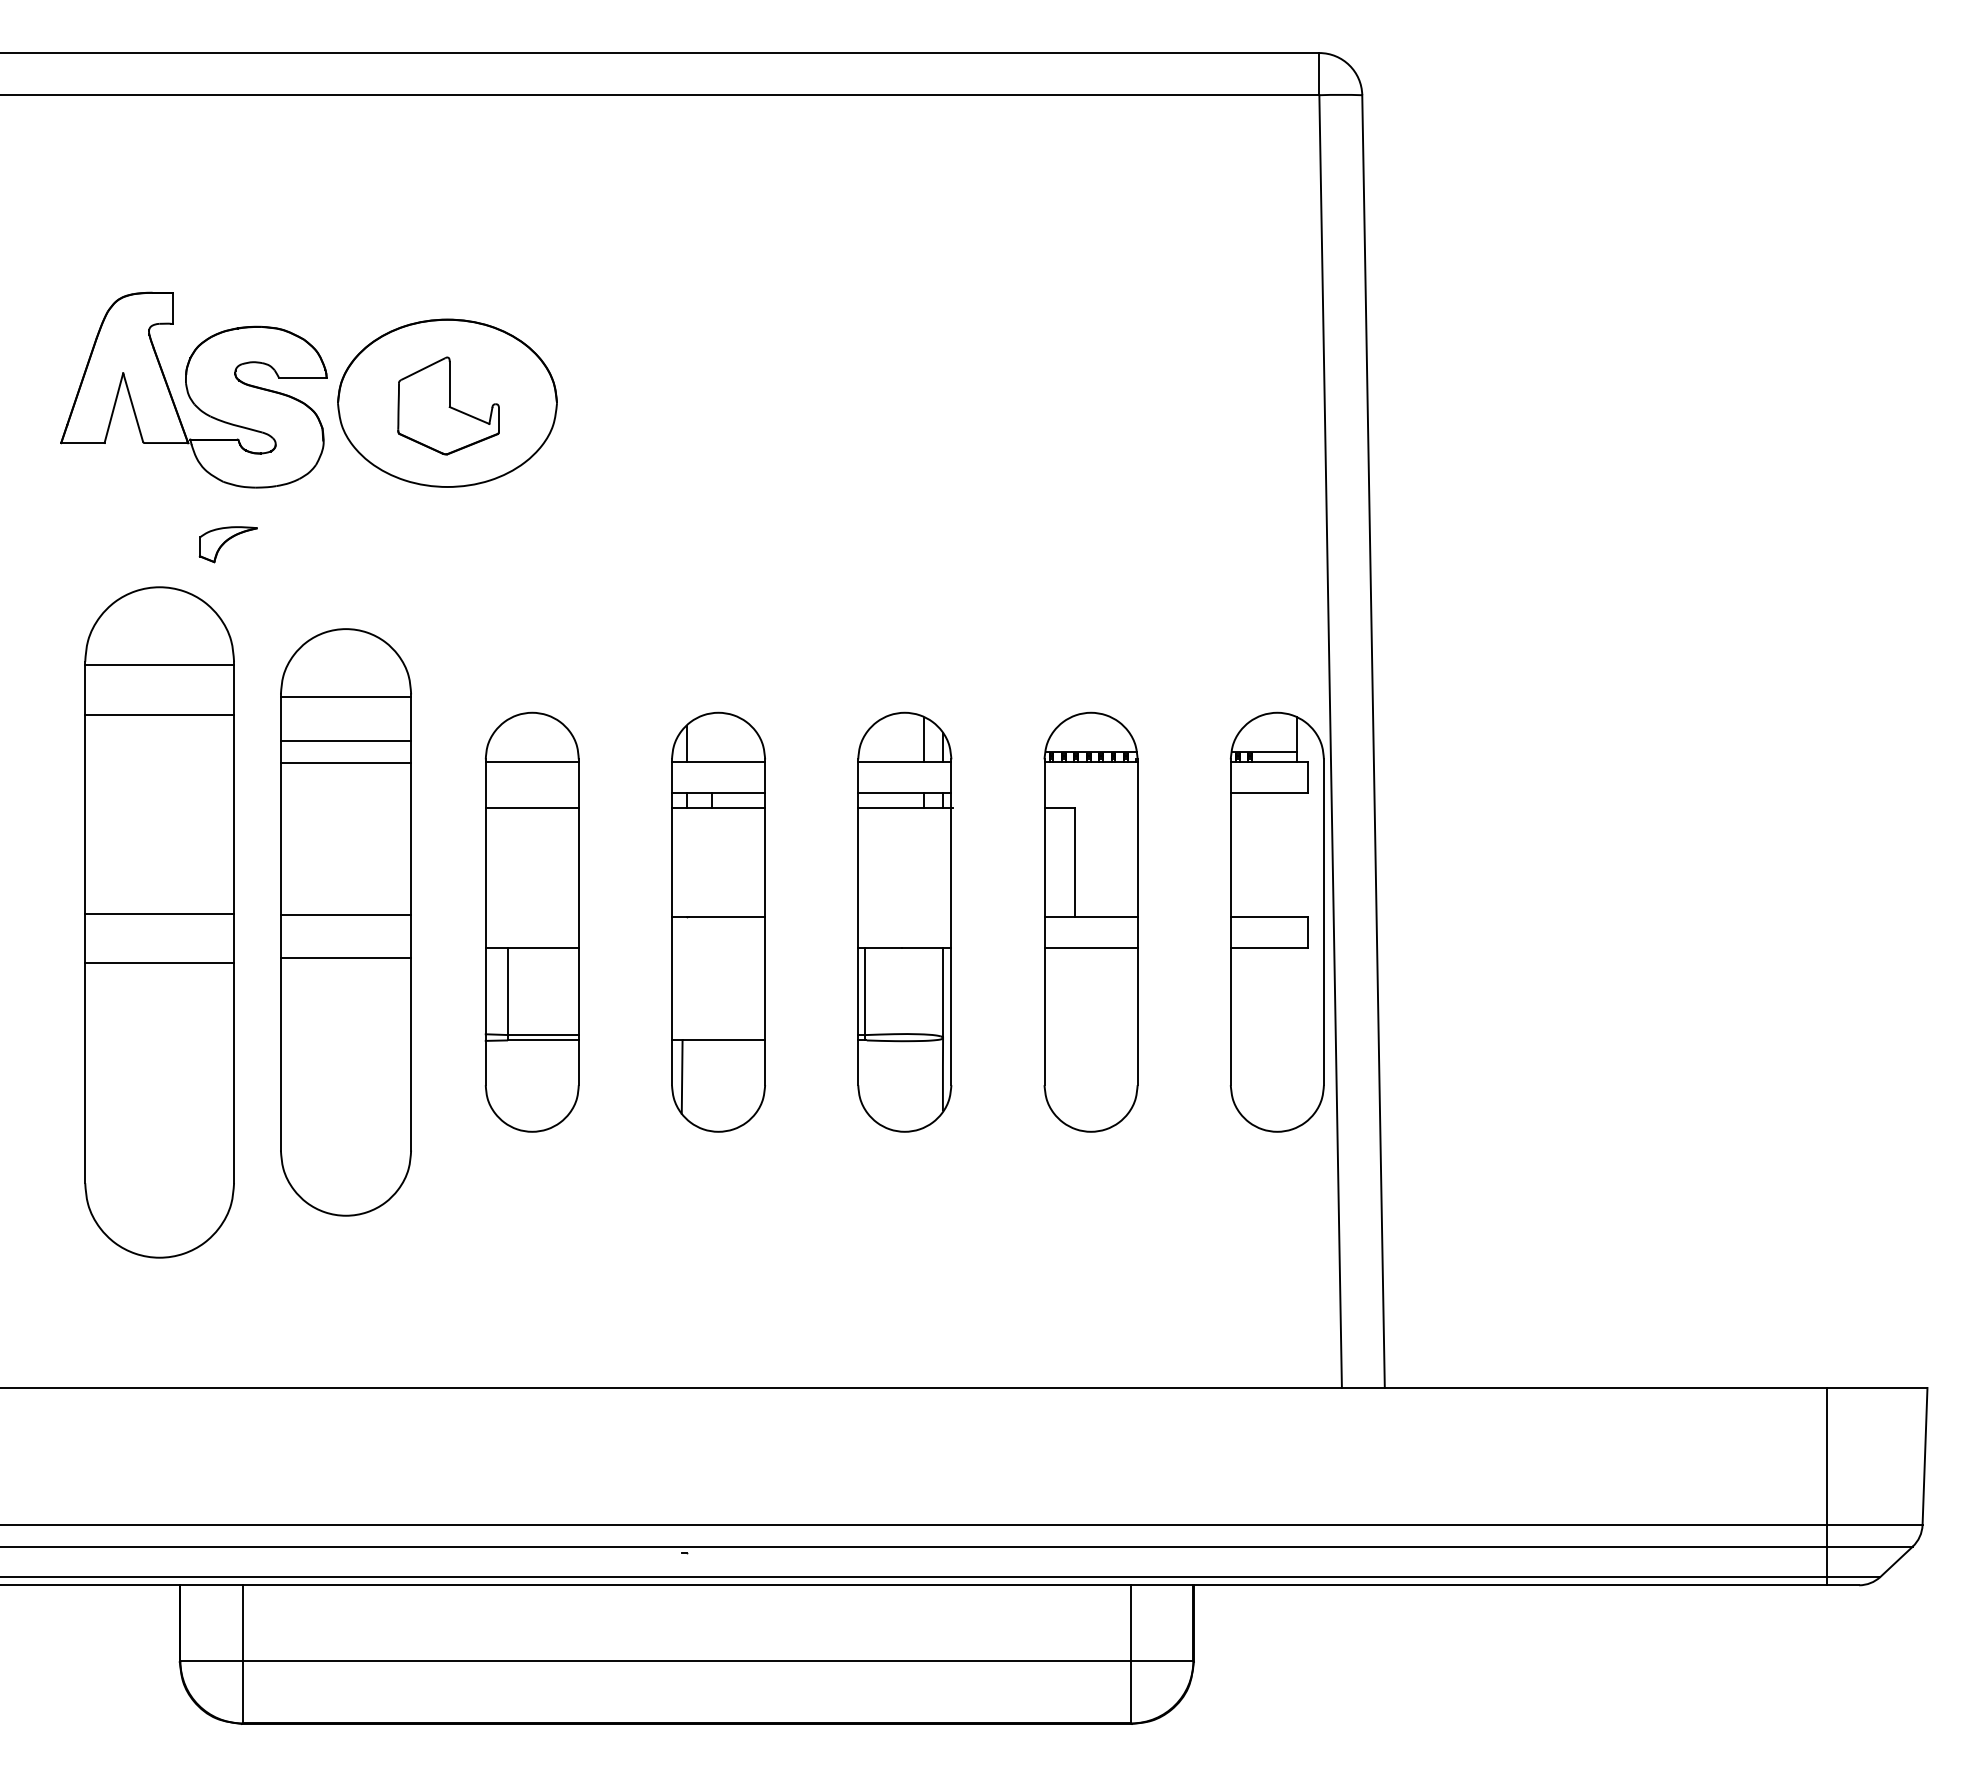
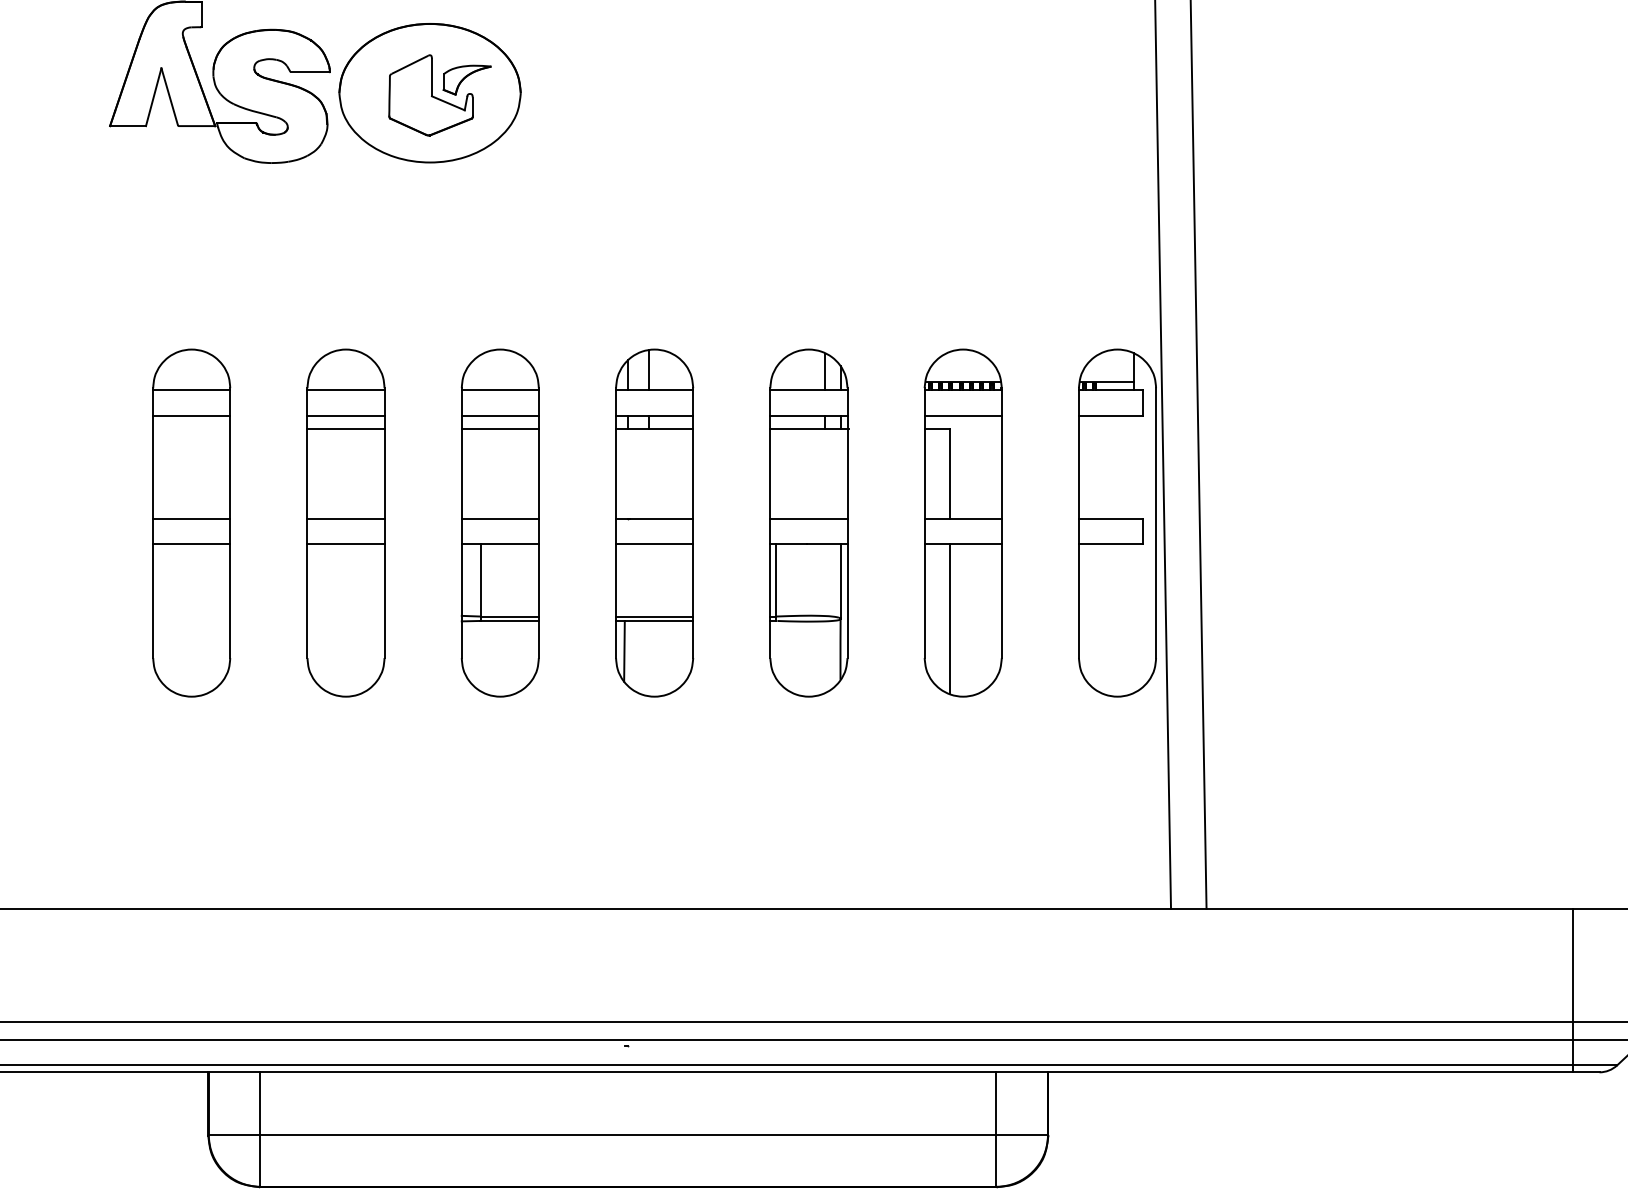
part: (227, 544) -> (466, 80), moved
line: (711, 737) -> (648, 370), added
line: (531, 792) -> (499, 415), added
line: (1090, 792) -> (962, 415), added
line: (531, 916) -> (499, 518), added
line: (904, 916) -> (808, 518), added
part: (159, 921) -> (191, 522), size x0.62
part: (345, 921) -> (345, 522), size x0.71
line: (718, 947) -> (654, 544), added
line: (718, 1035) -> (654, 616), added
line: (1074, 1037) -> (949, 618), added

